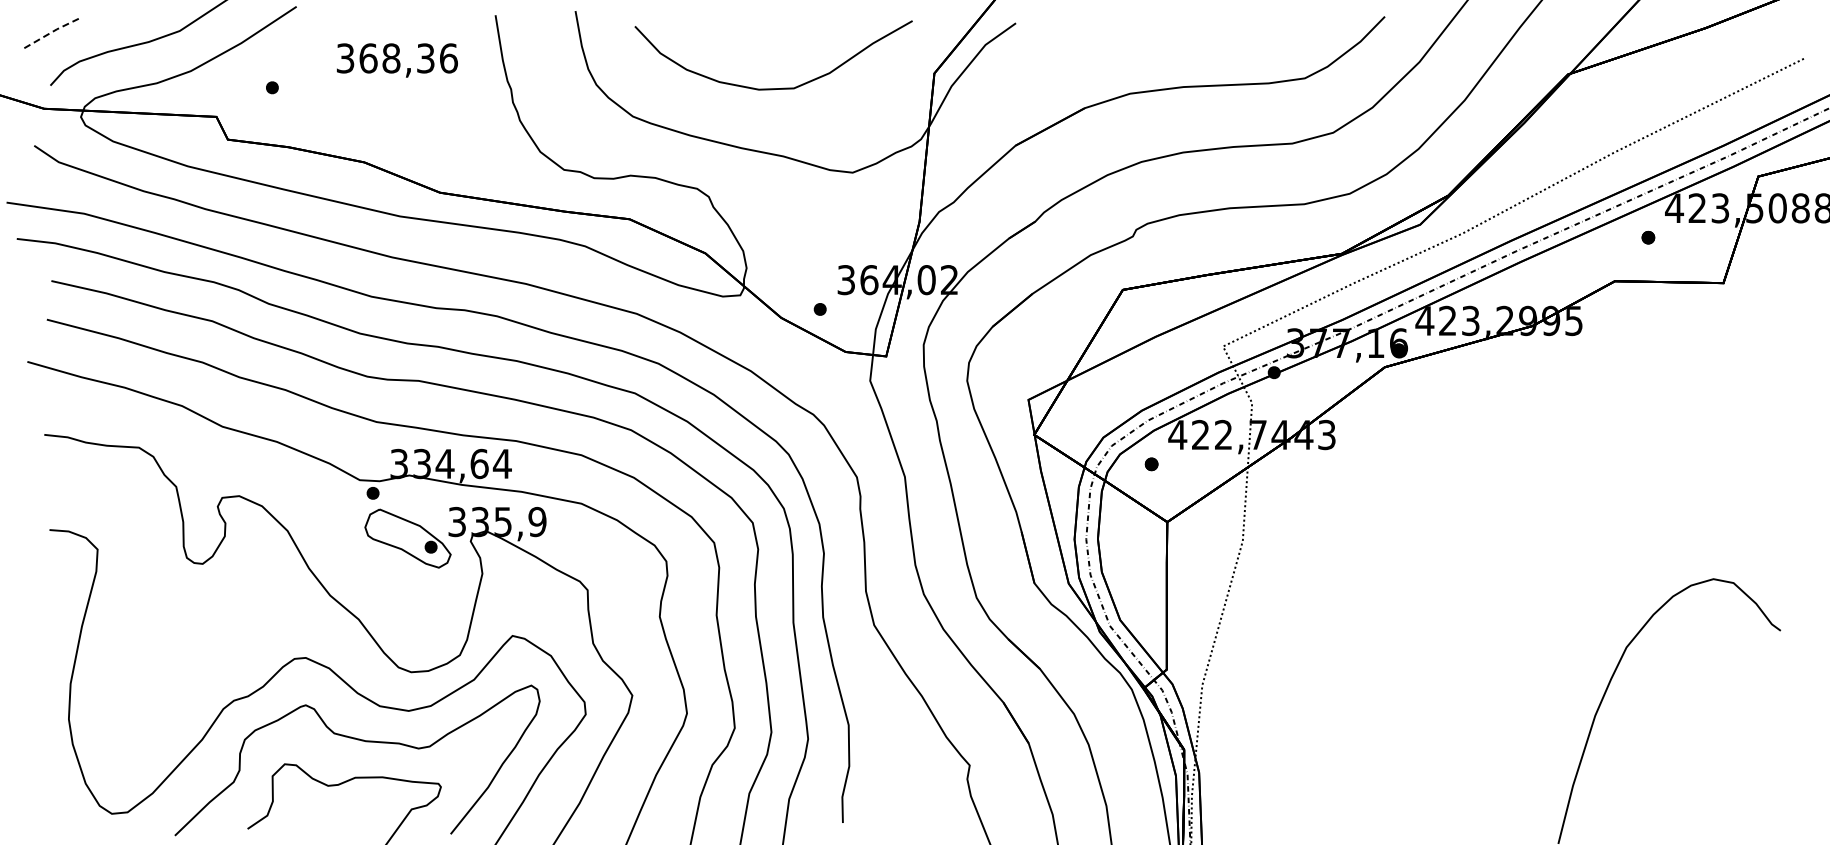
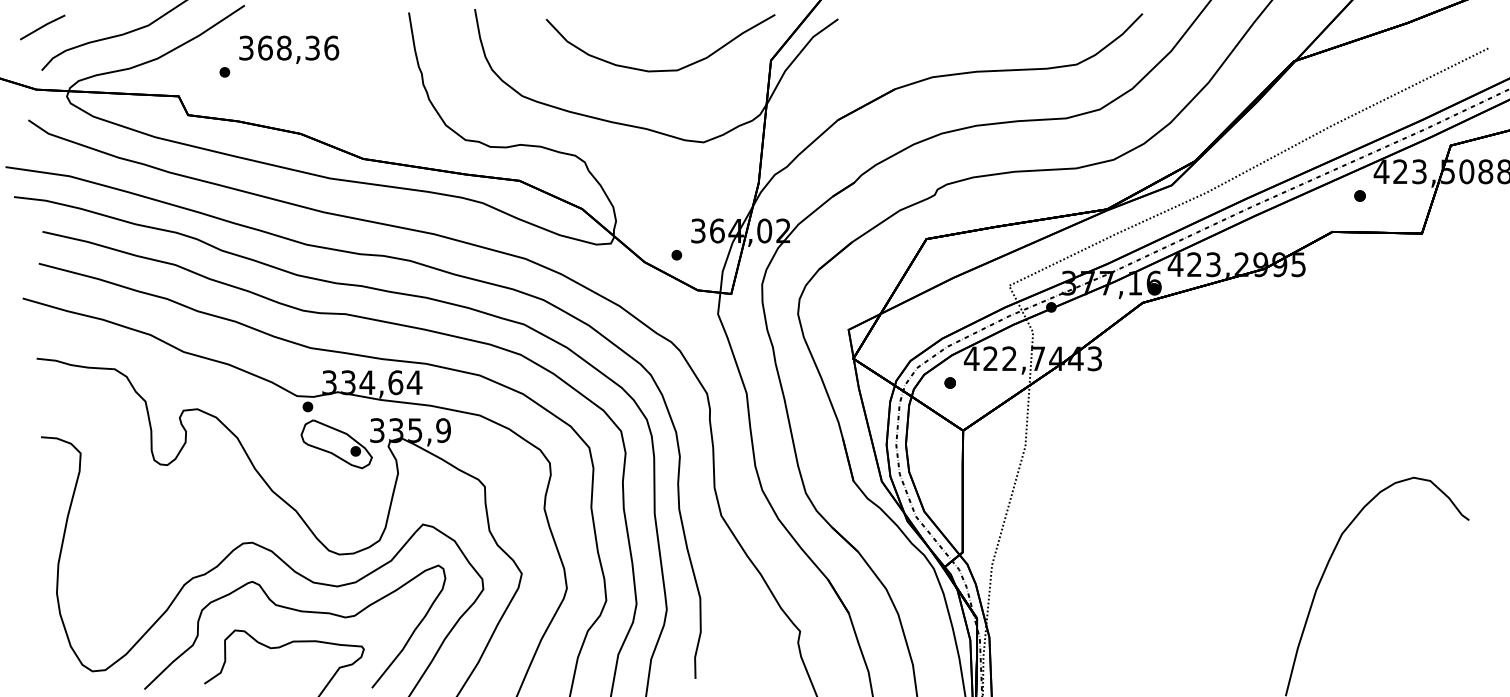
line: (51, 32) -> (42, 26), dashed -> solid
text: (397, 60) -> (289, 49), moved
curve: (773, 88) -> (660, 70), moved

